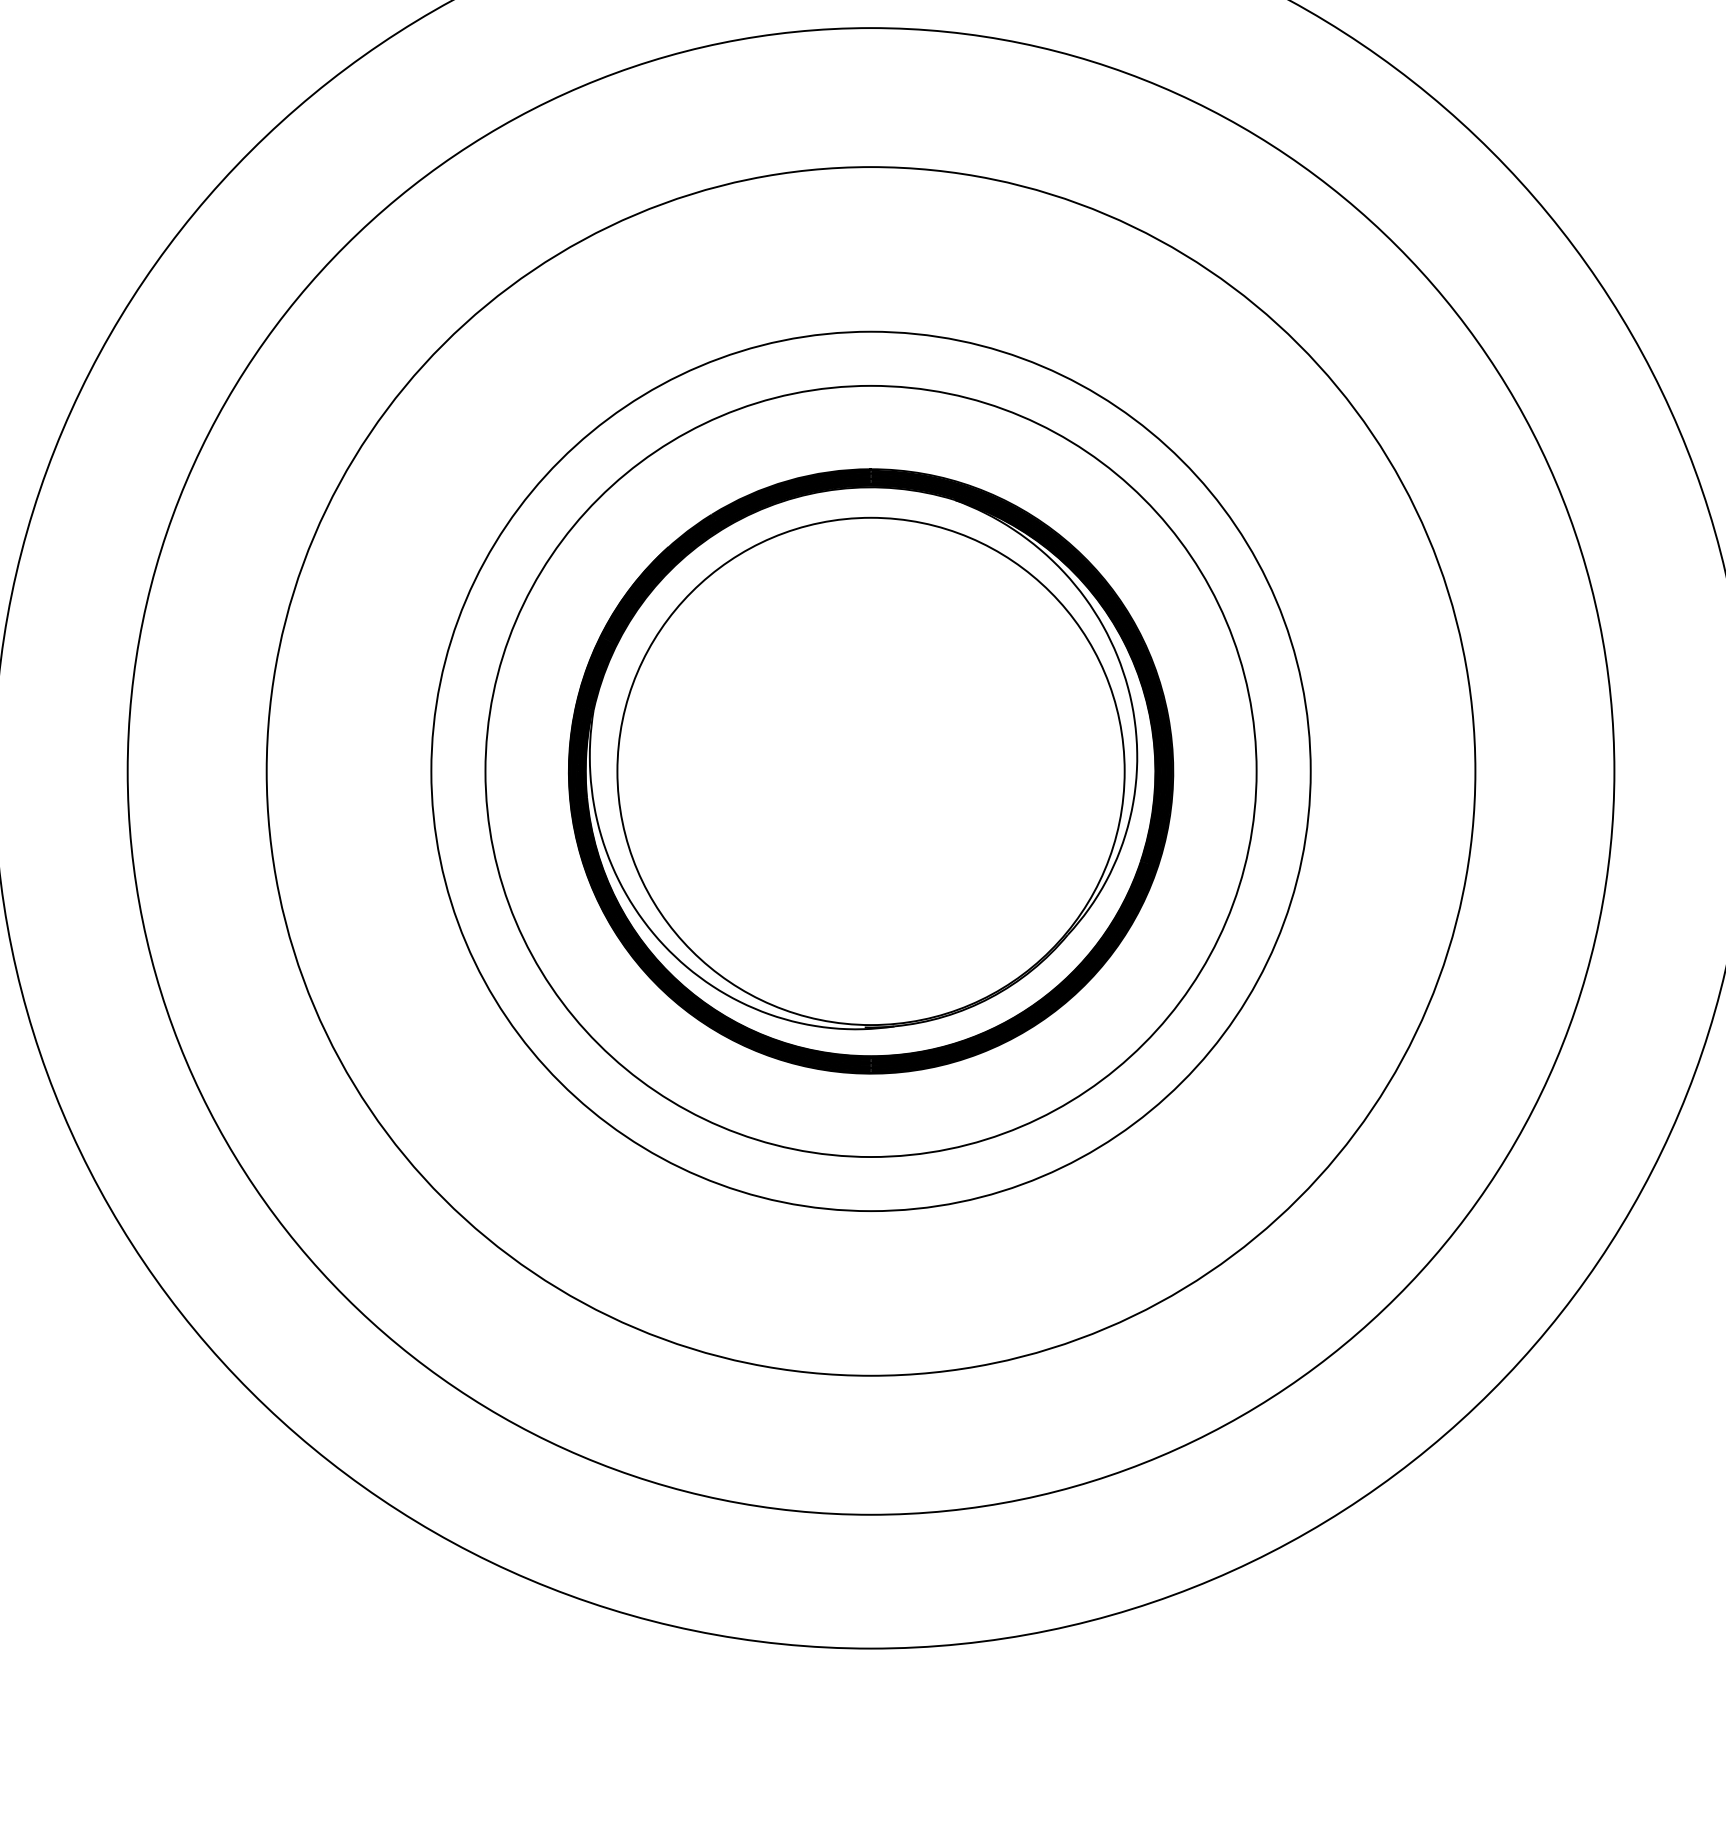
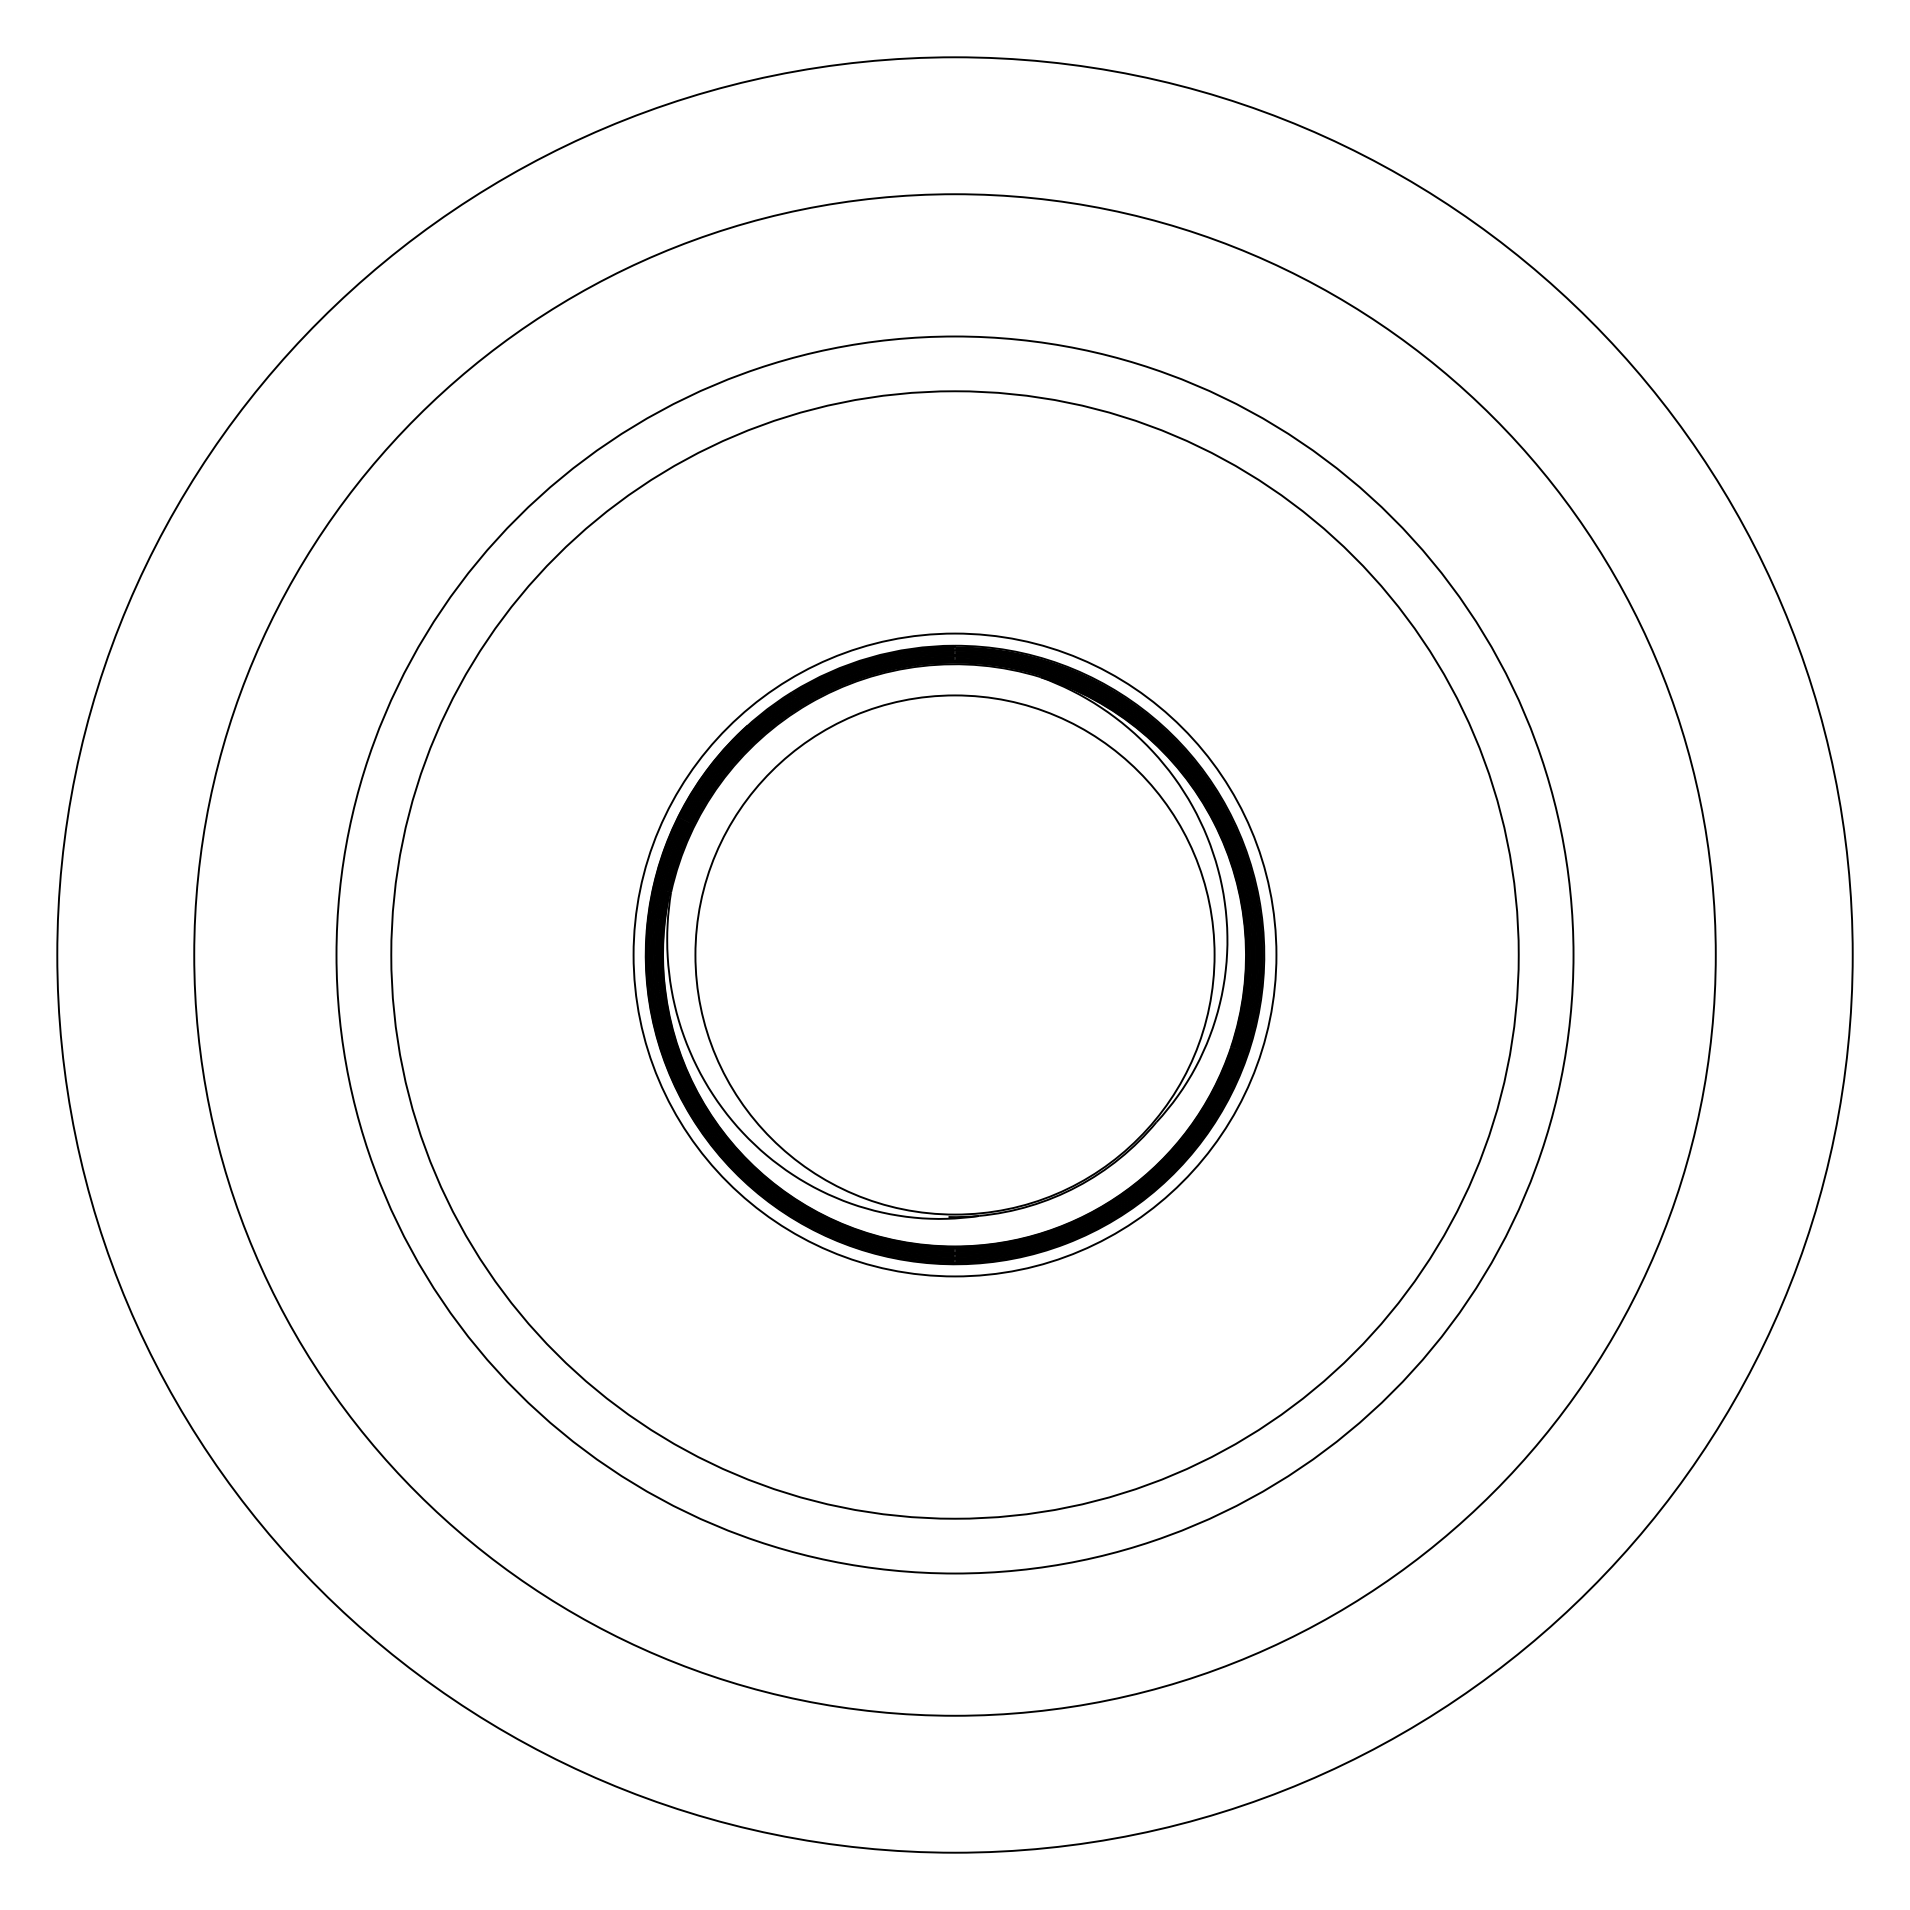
circle: (870, 770) -> (954, 954), size x0.71
circle: (870, 770) -> (954, 954), size x1.43

